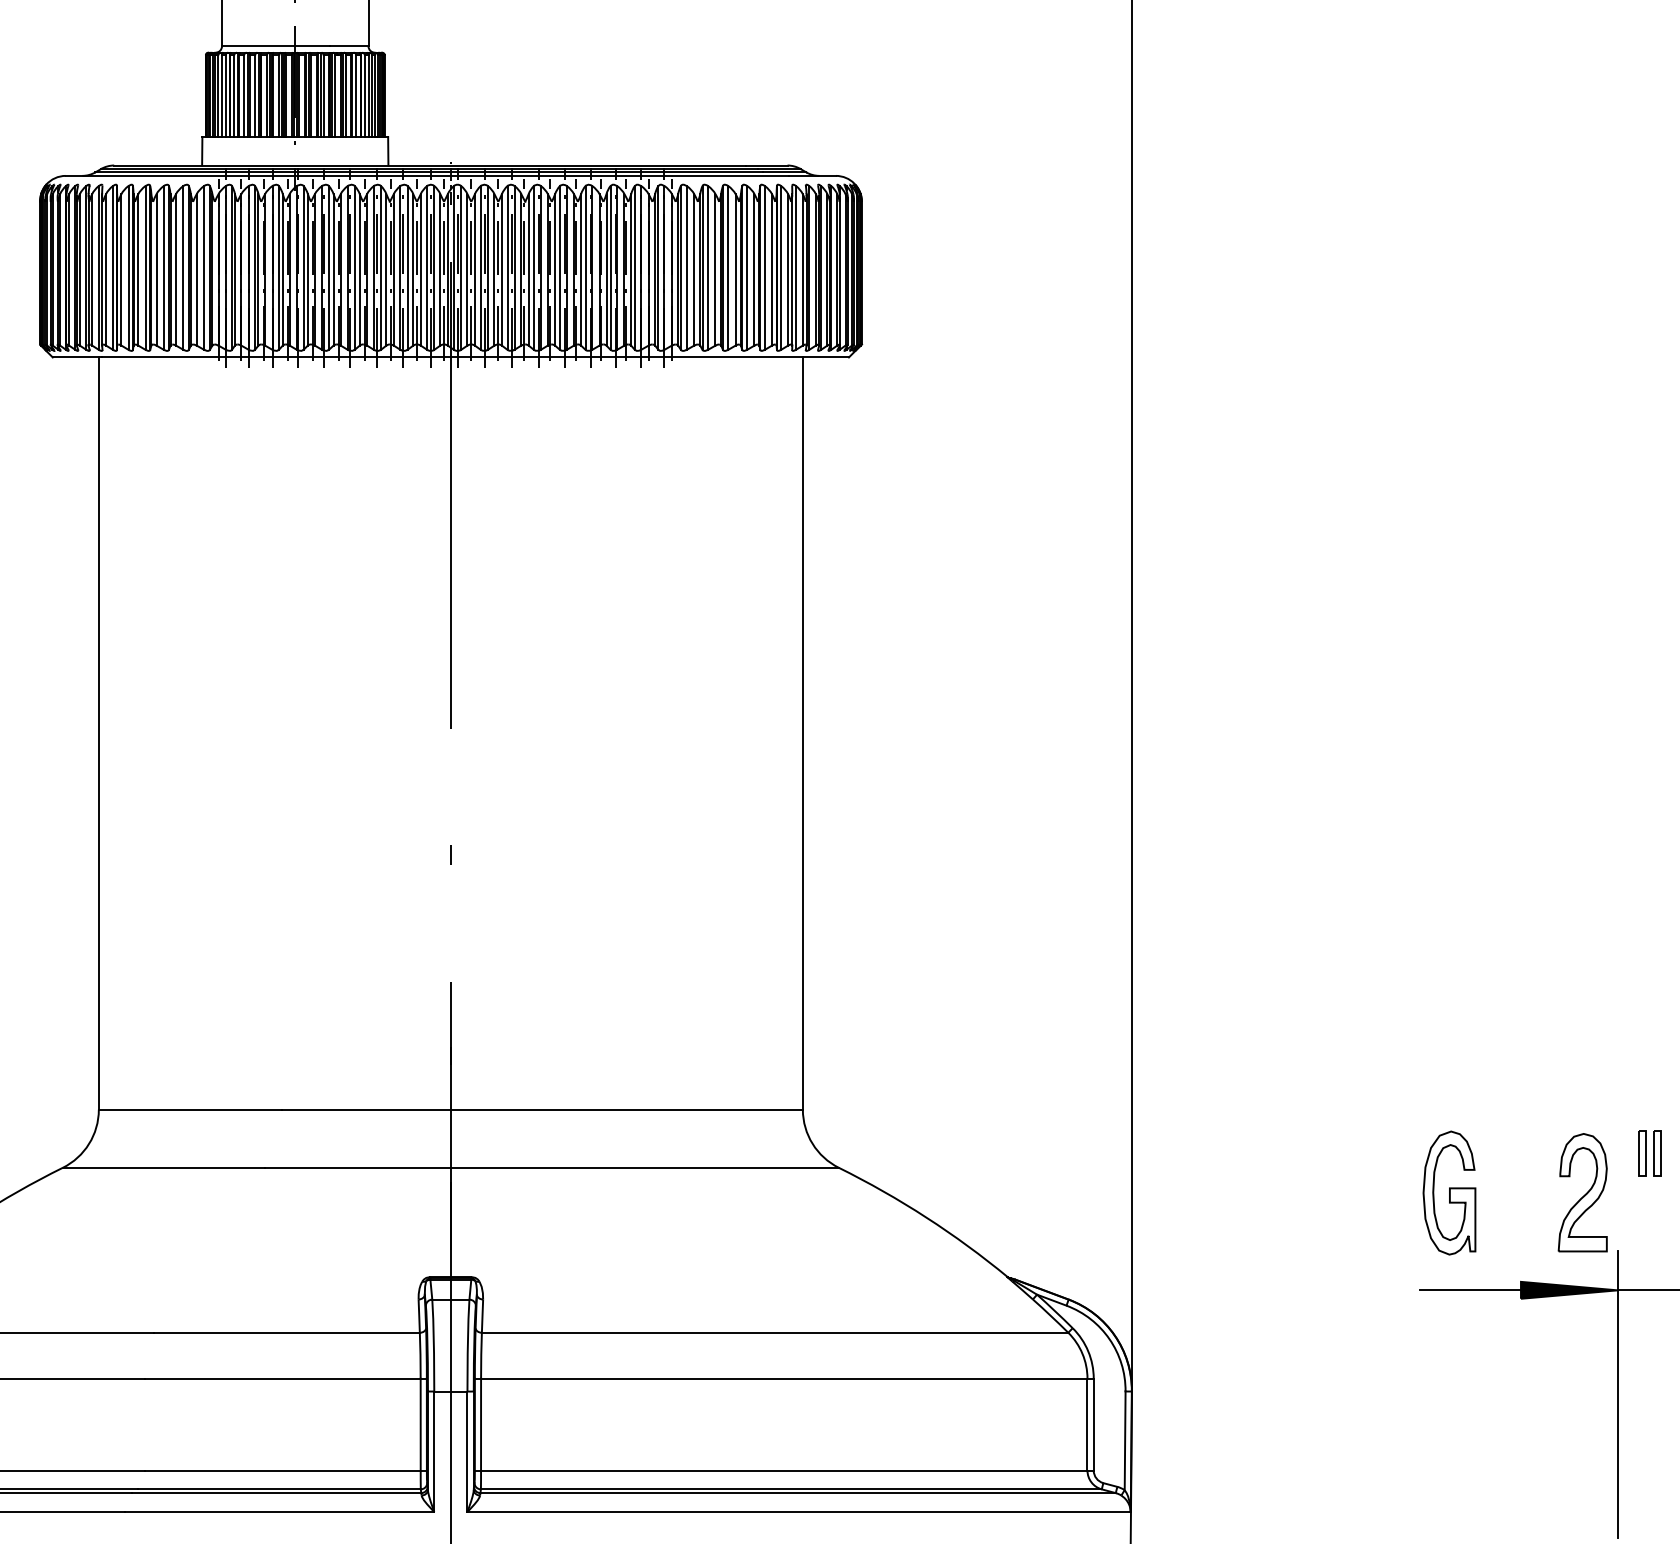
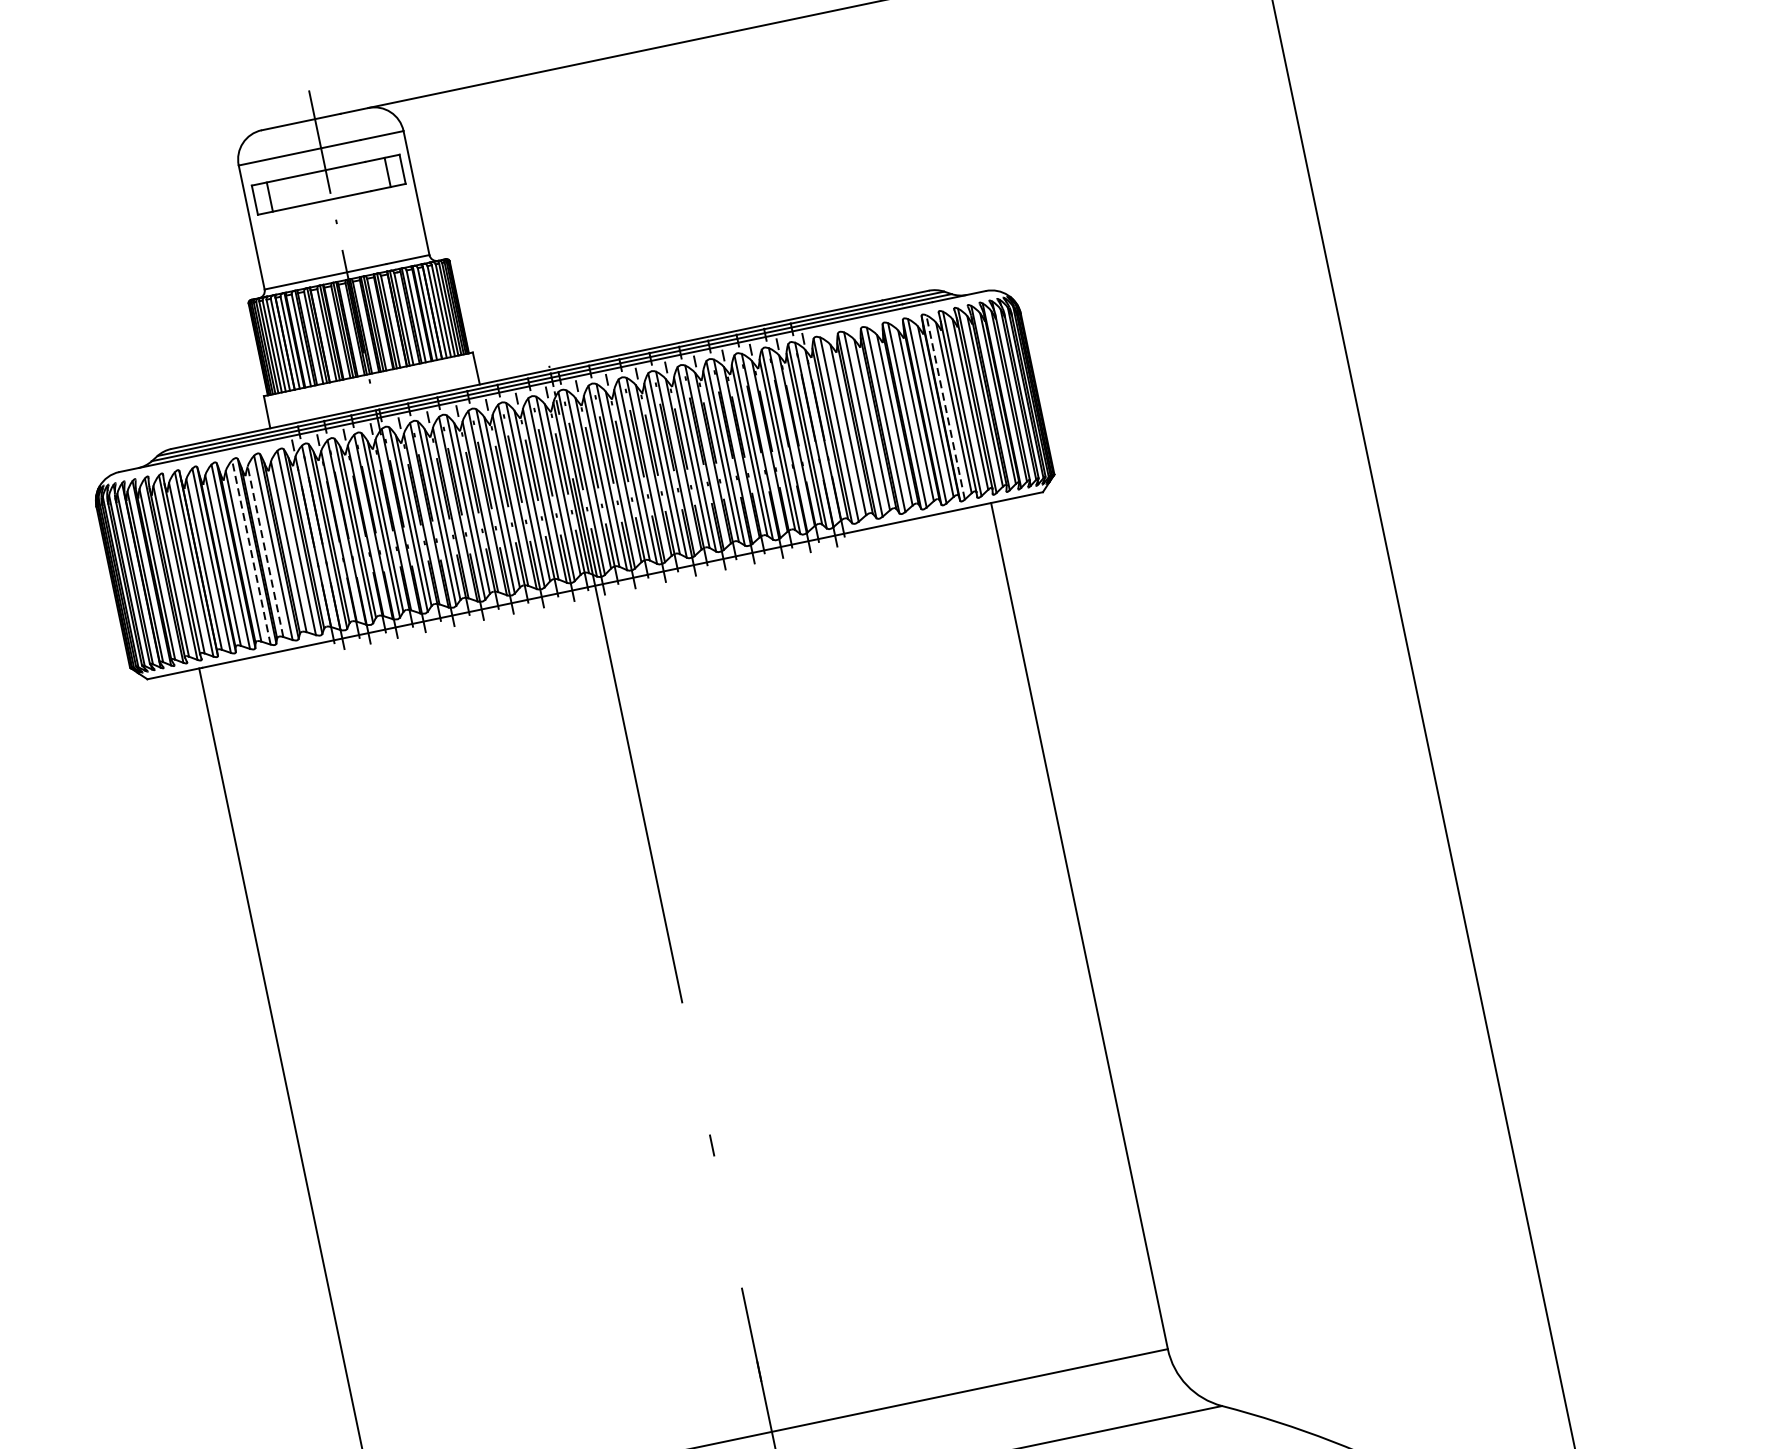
line: (163, 267) -> (250, 552), solid -> dashed
line: (781, 267) -> (945, 406), solid -> dashed
line: (176, 269) -> (265, 551), solid -> dashed

